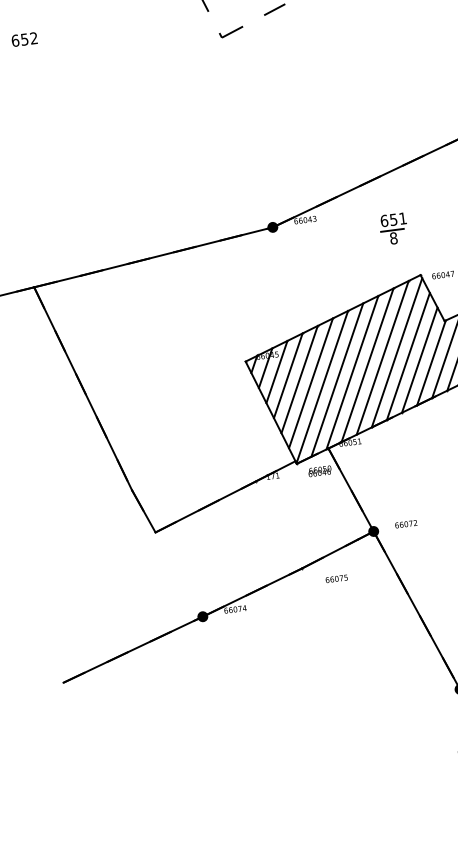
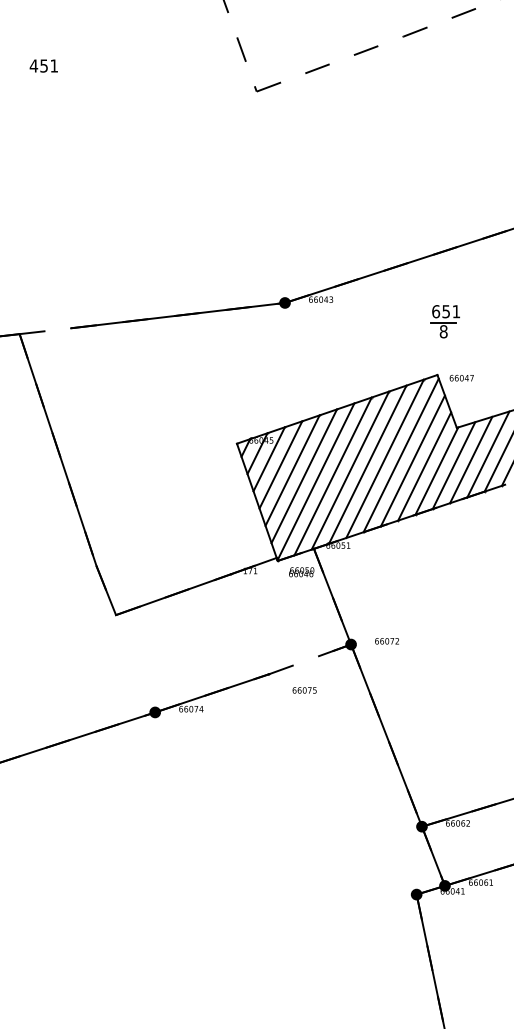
text: (24, 39) -> (43, 65), 652 -> 451
part: (393, 228) -> (444, 321), moved
line: (57, 281) -> (45, 331), removed
line: (330, 553) -> (301, 662), removed

